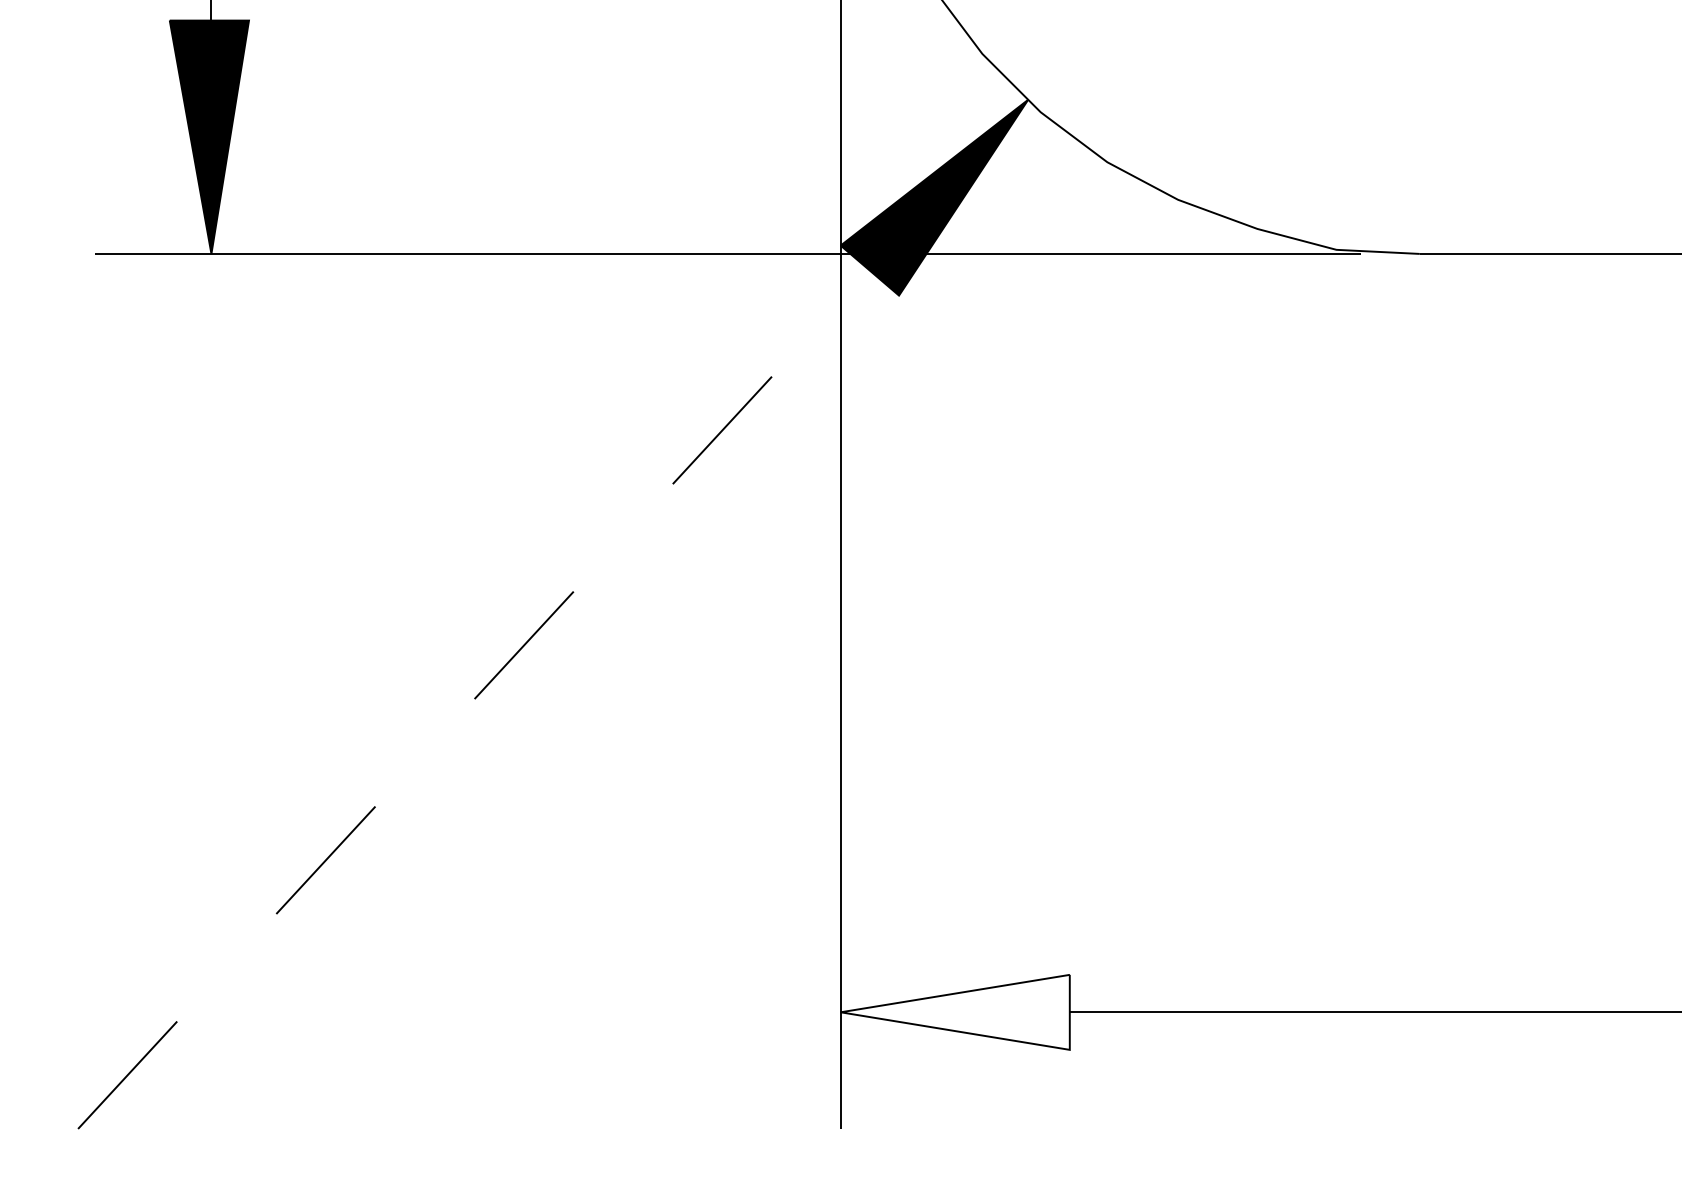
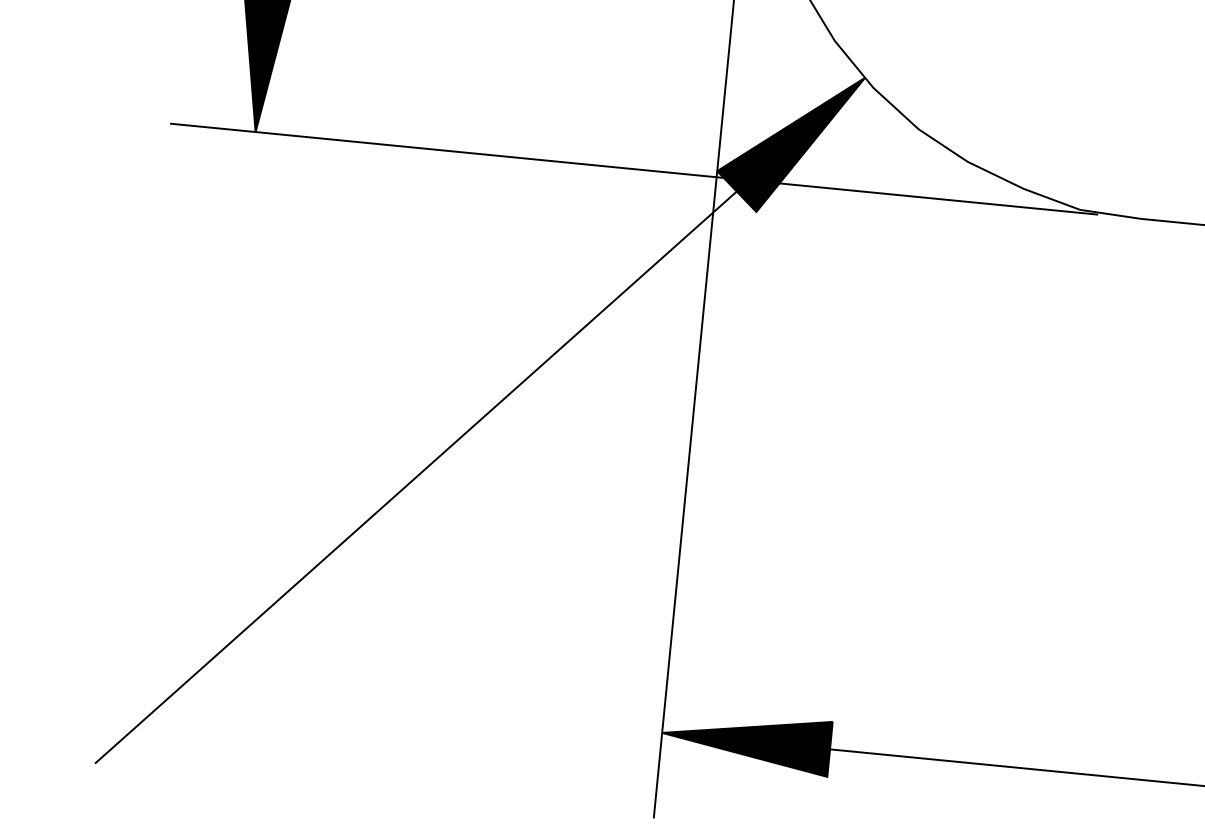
line: (473, 699) -> (415, 477), dashed -> solid
fill: (954, 1011) -> (745, 740), added

